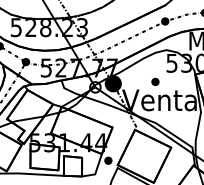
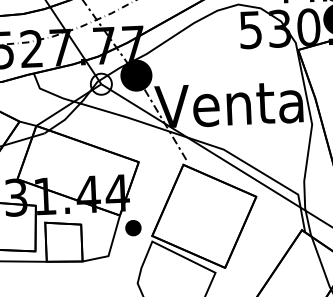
part: (155, 81) -> (219, 67), removed

